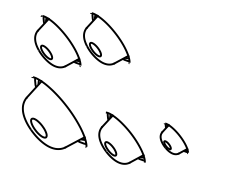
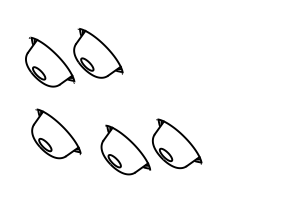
part: (56, 114) -> (56, 133), size x0.71
part: (175, 139) -> (177, 143), size x1.67

